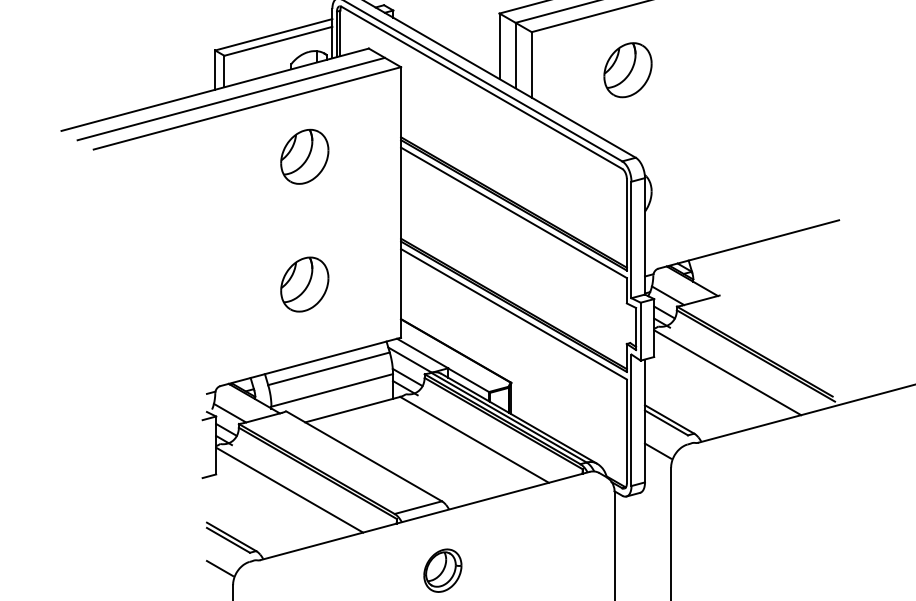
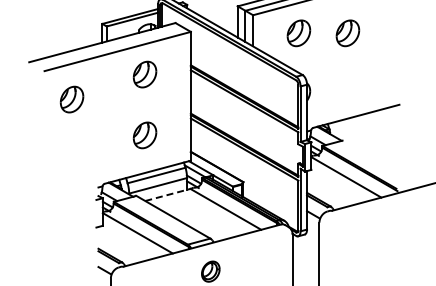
part: (729, 70) -> (347, 33), added
line: (230, 97) -> (109, 46), removed
part: (150, 209) -> (71, 99), added
line: (354, 408) -> (168, 194), solid -> dashed

